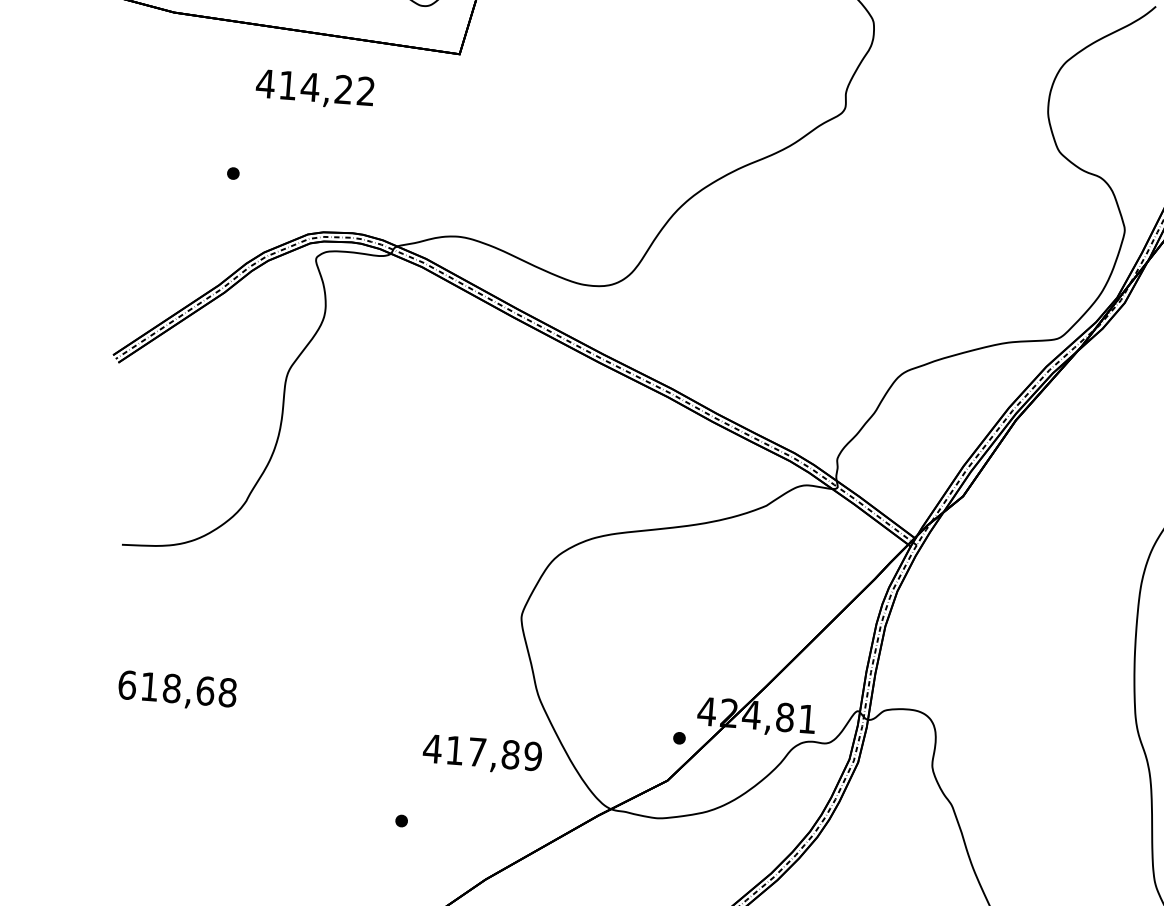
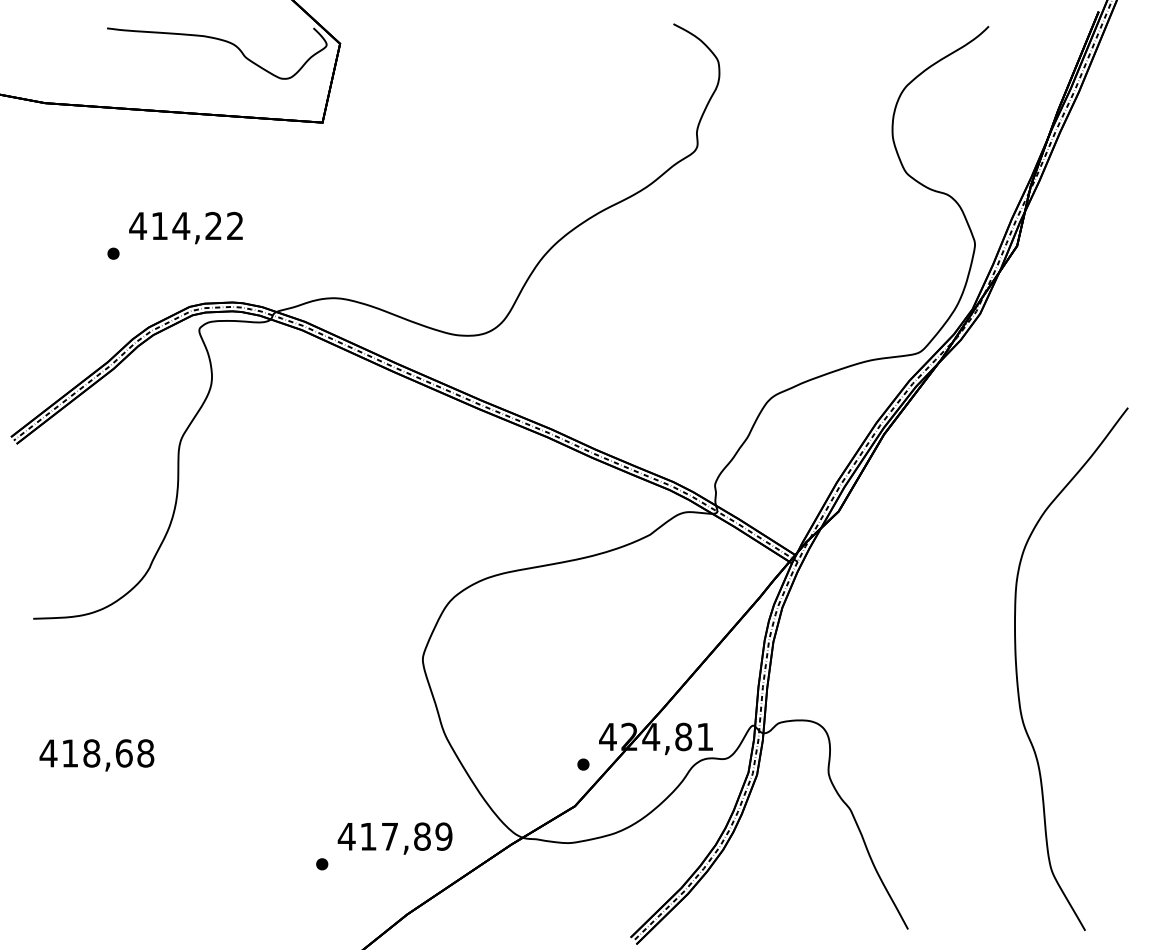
text: (314, 90) -> (185, 228), moved
text: (127, 685) -> (48, 753), 618,68 -> 418,68
text: (481, 754) -> (394, 838), moved

